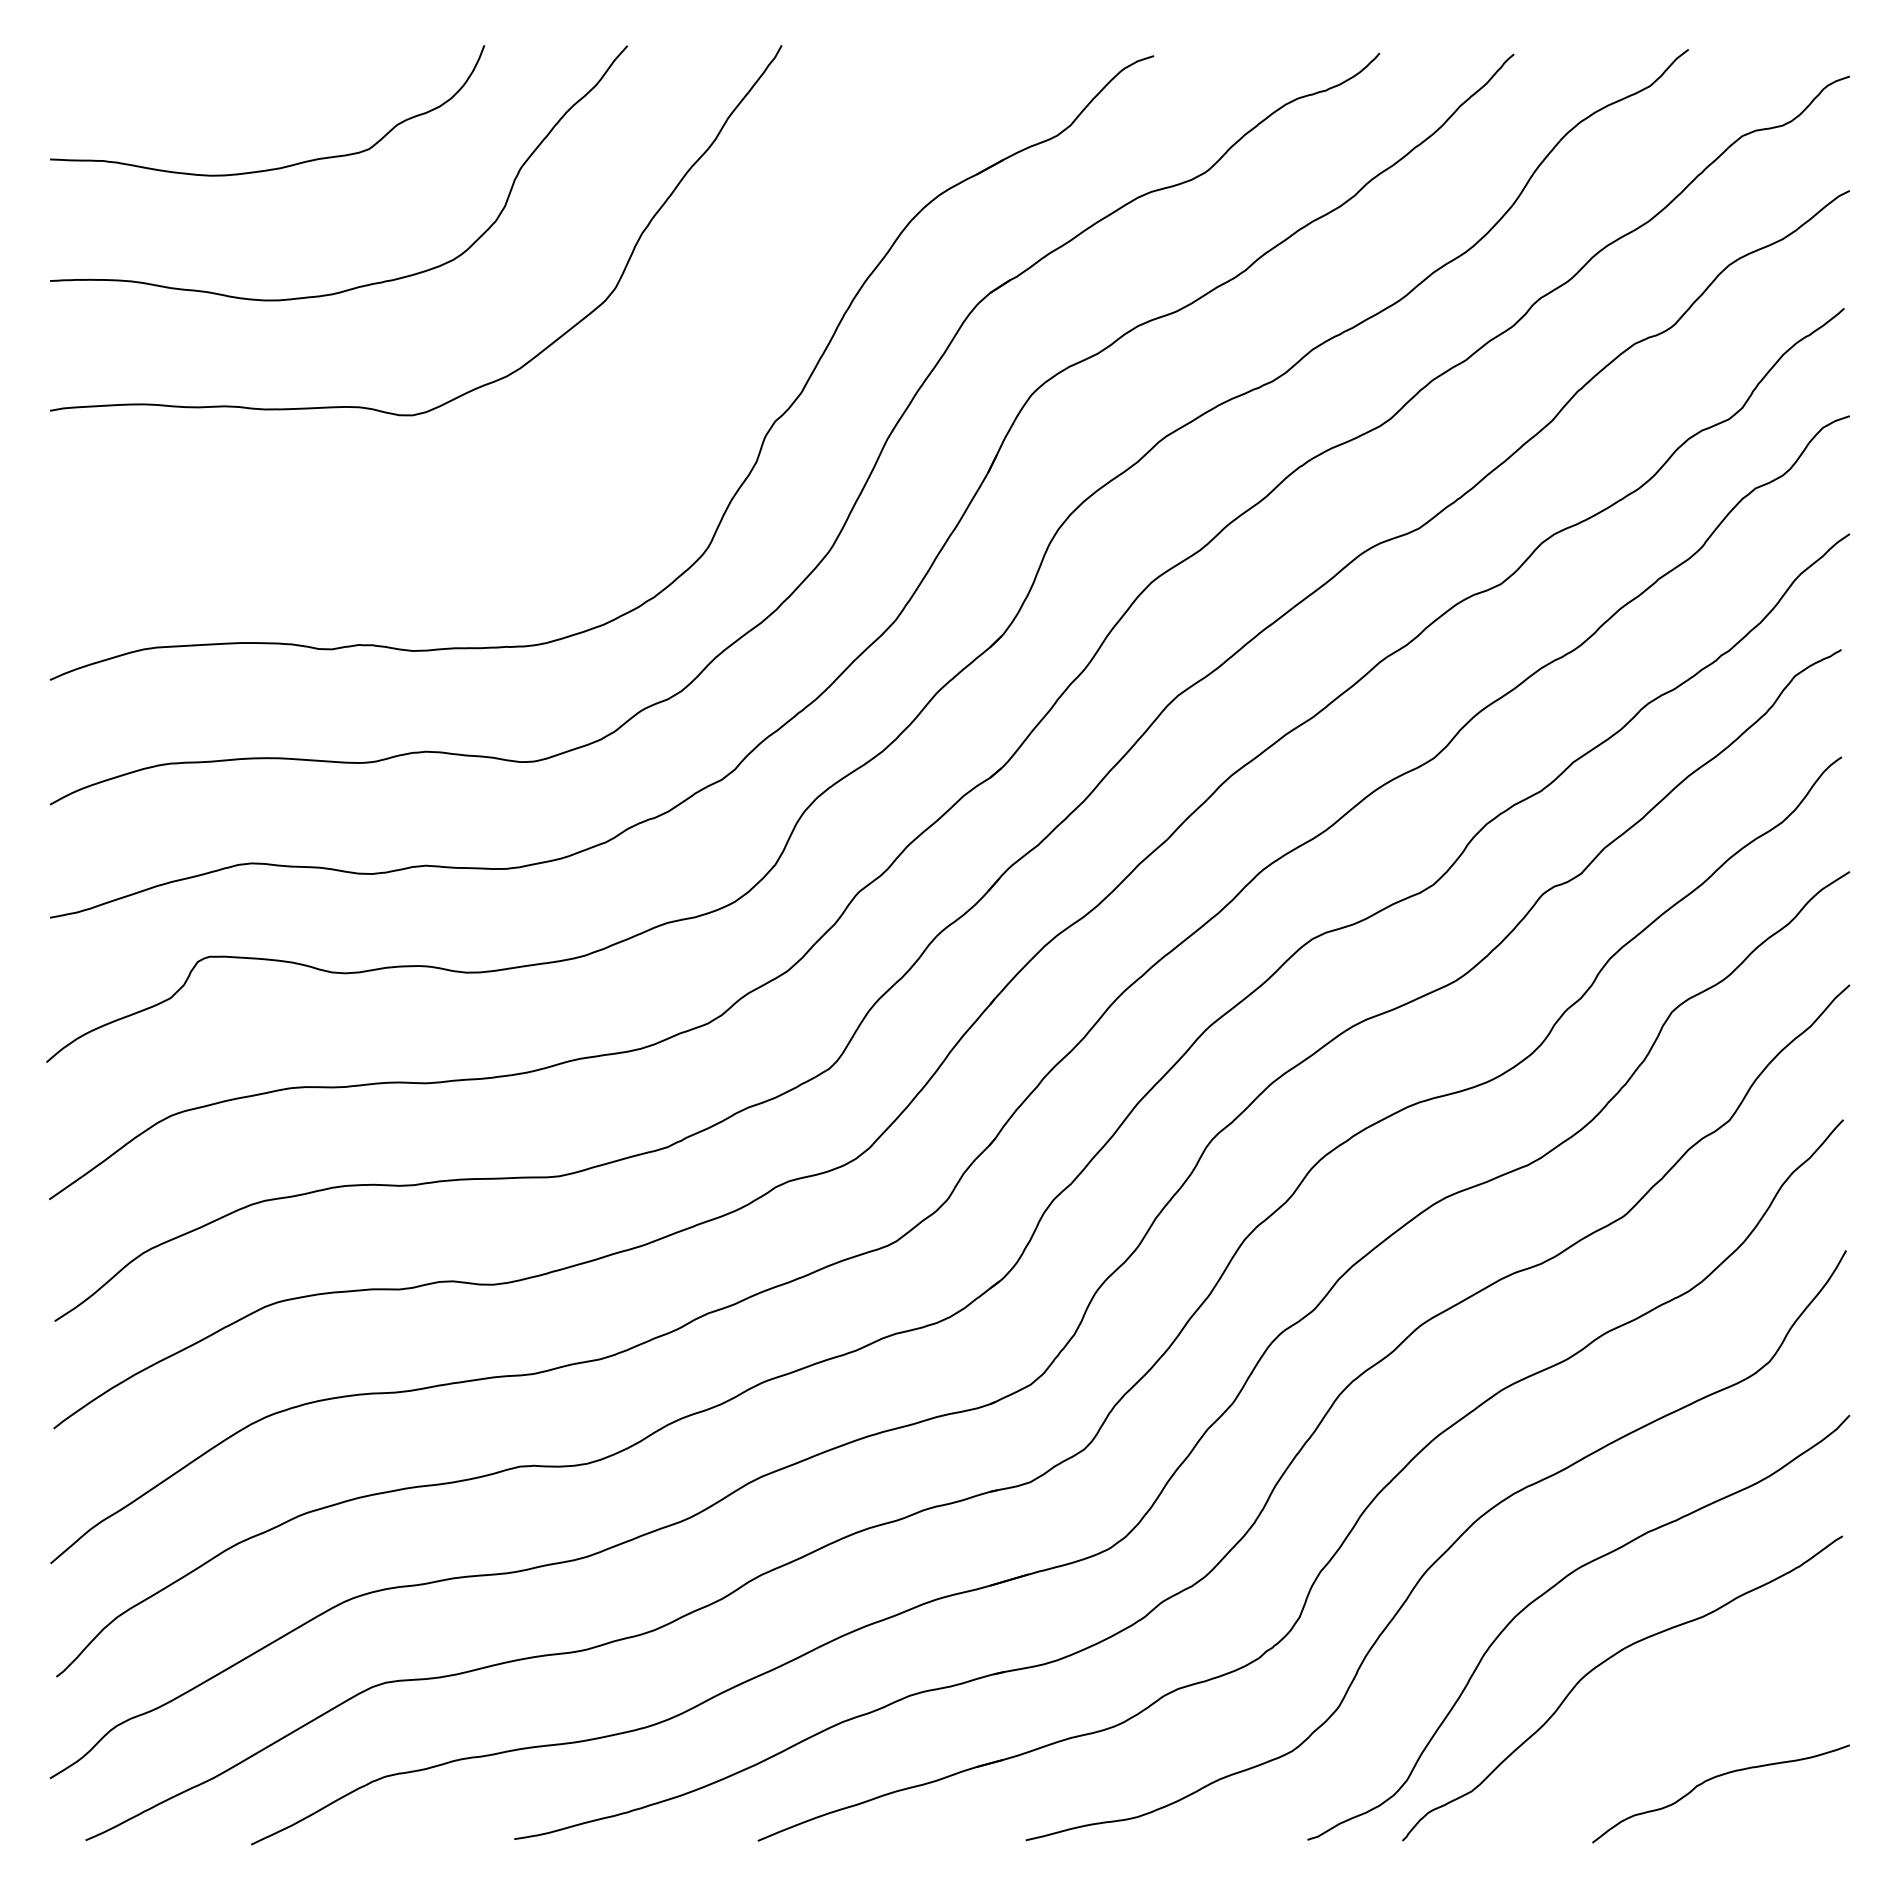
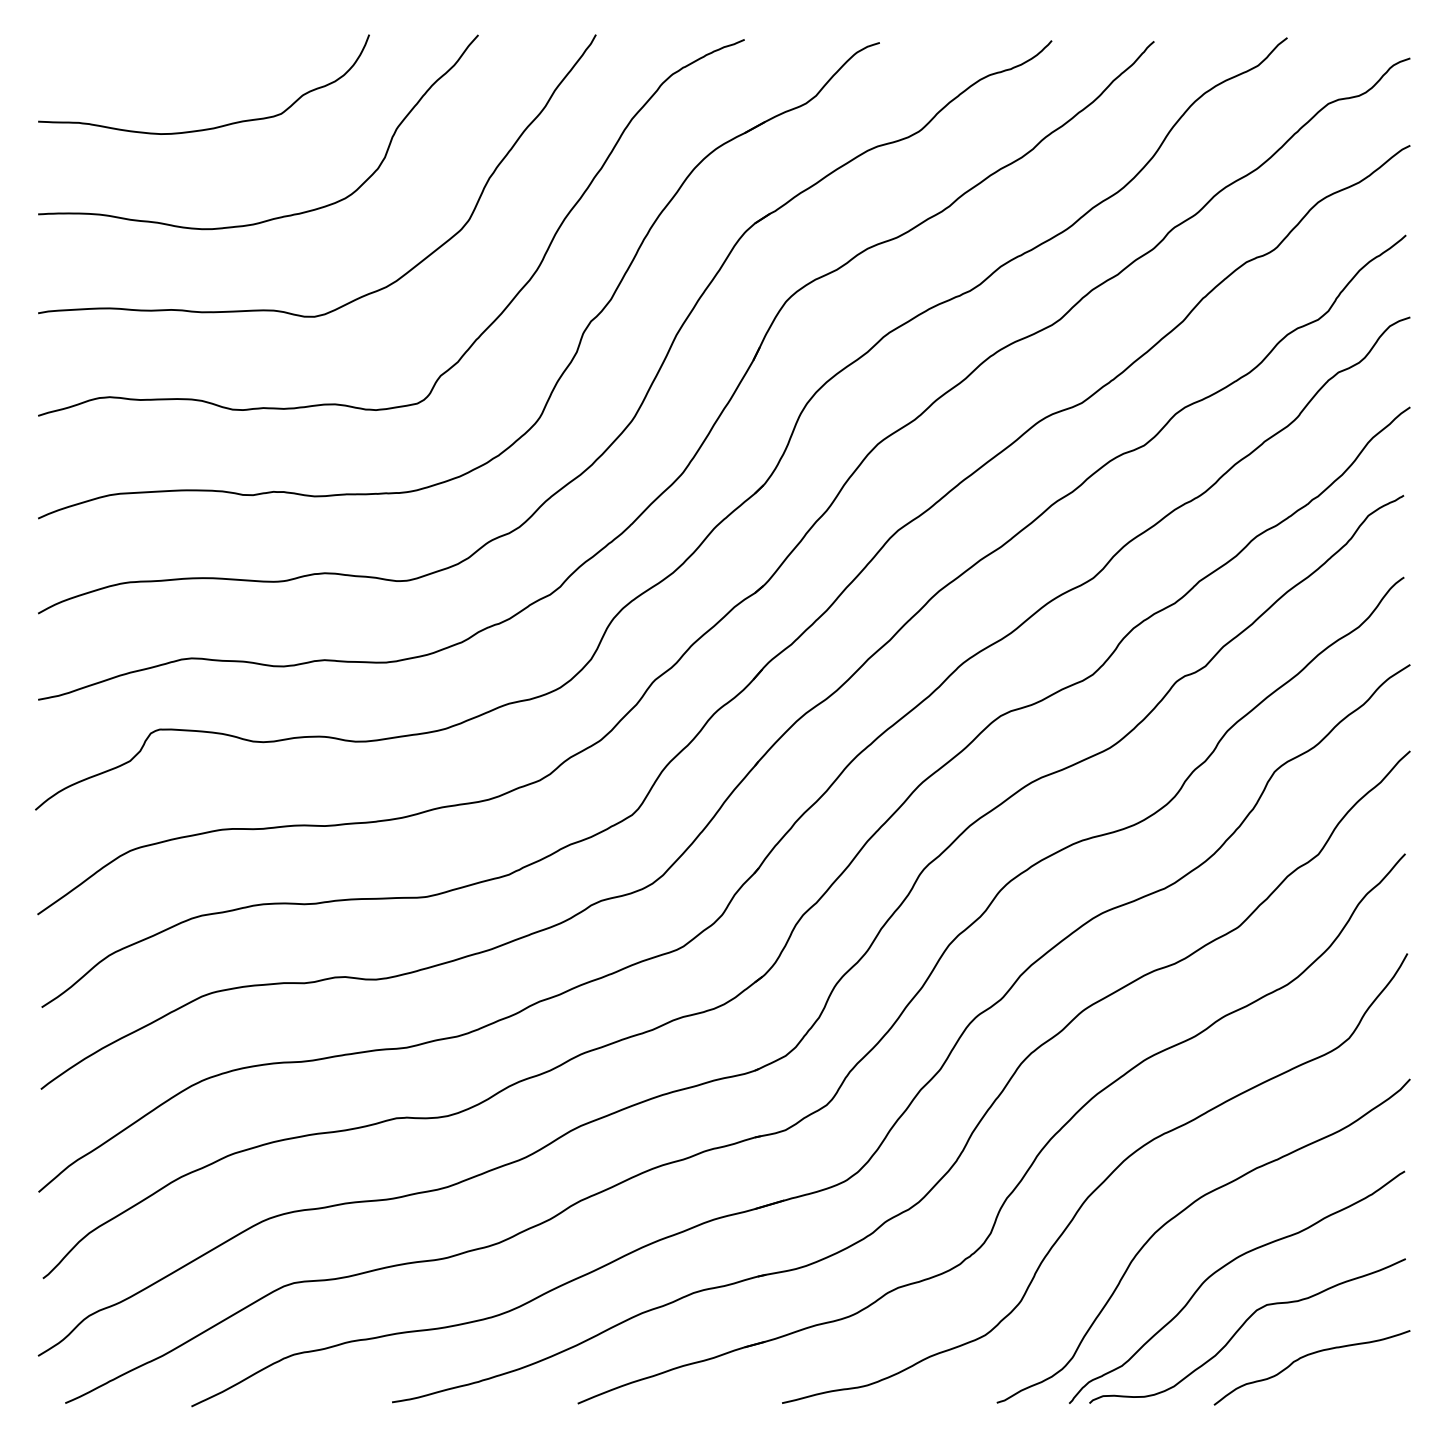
curve: (642, 425) -> (489, 324), added
curve: (1631, 1738) -> (1243, 1325), added

